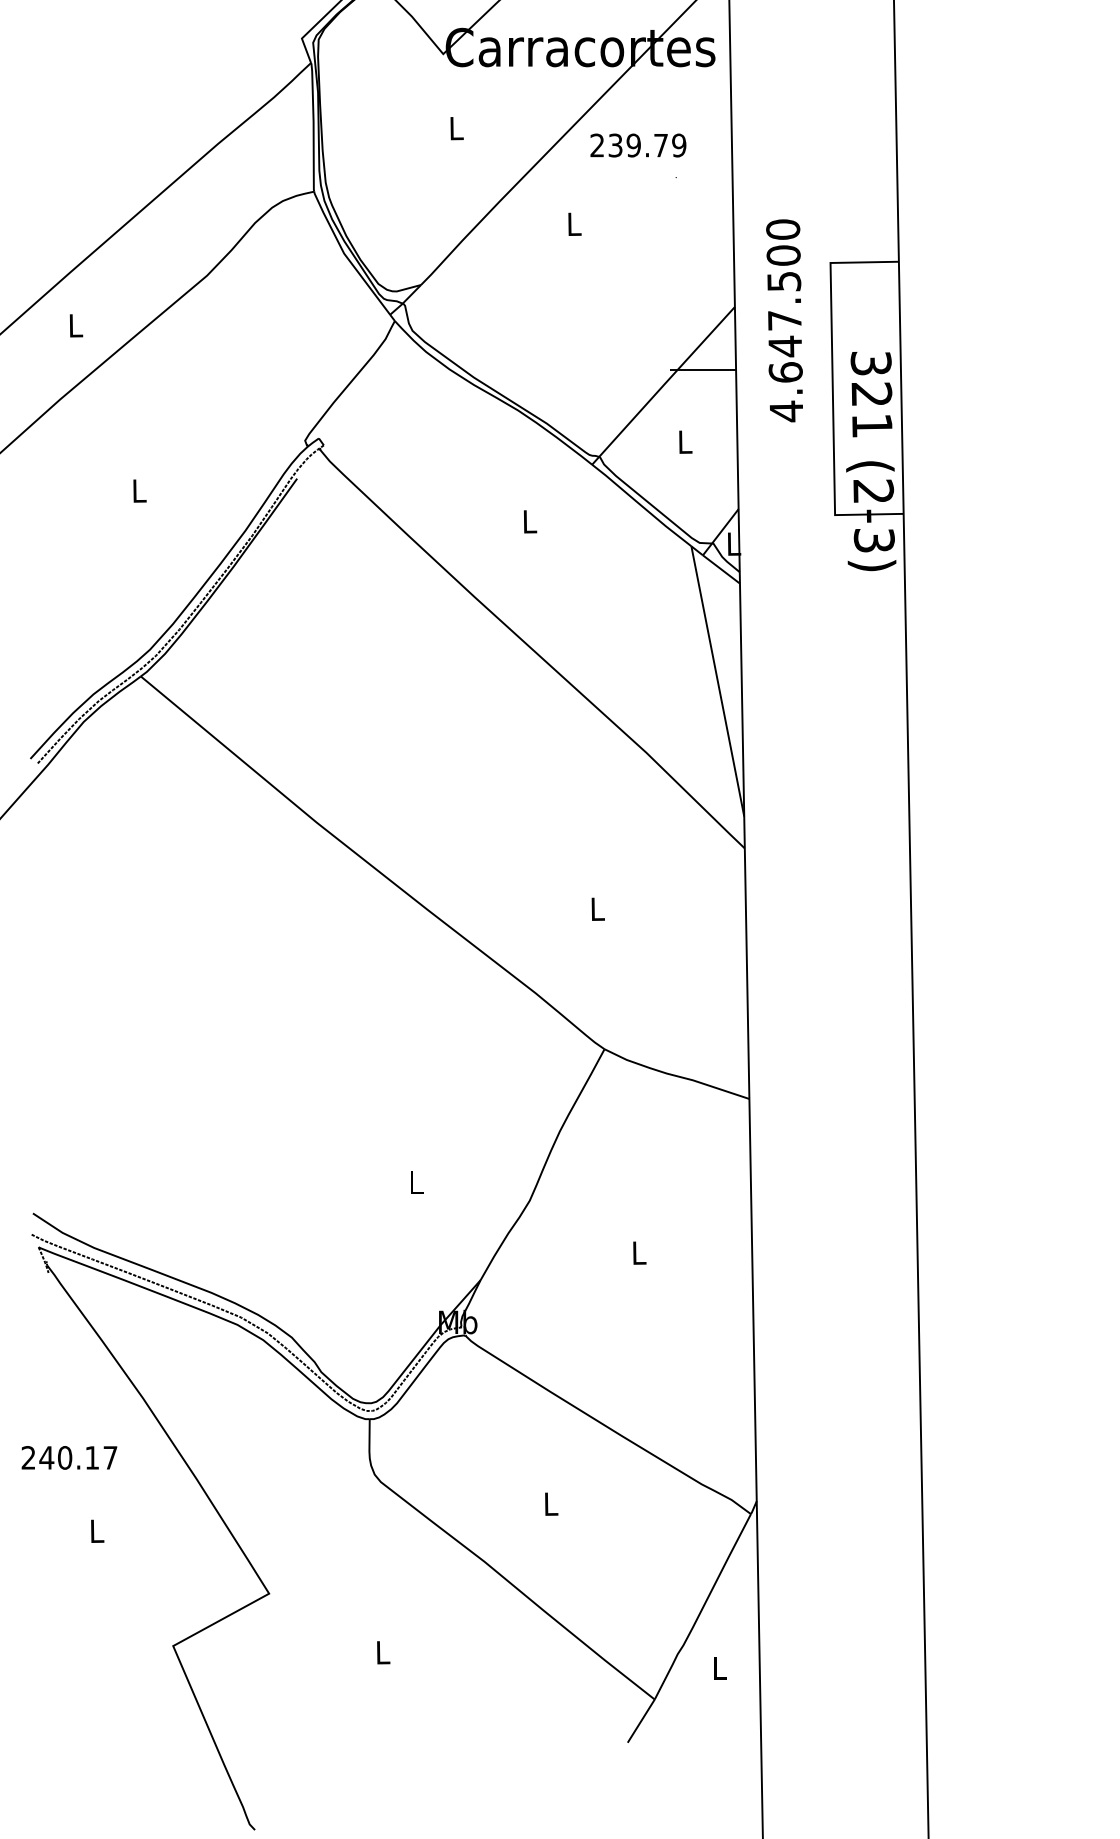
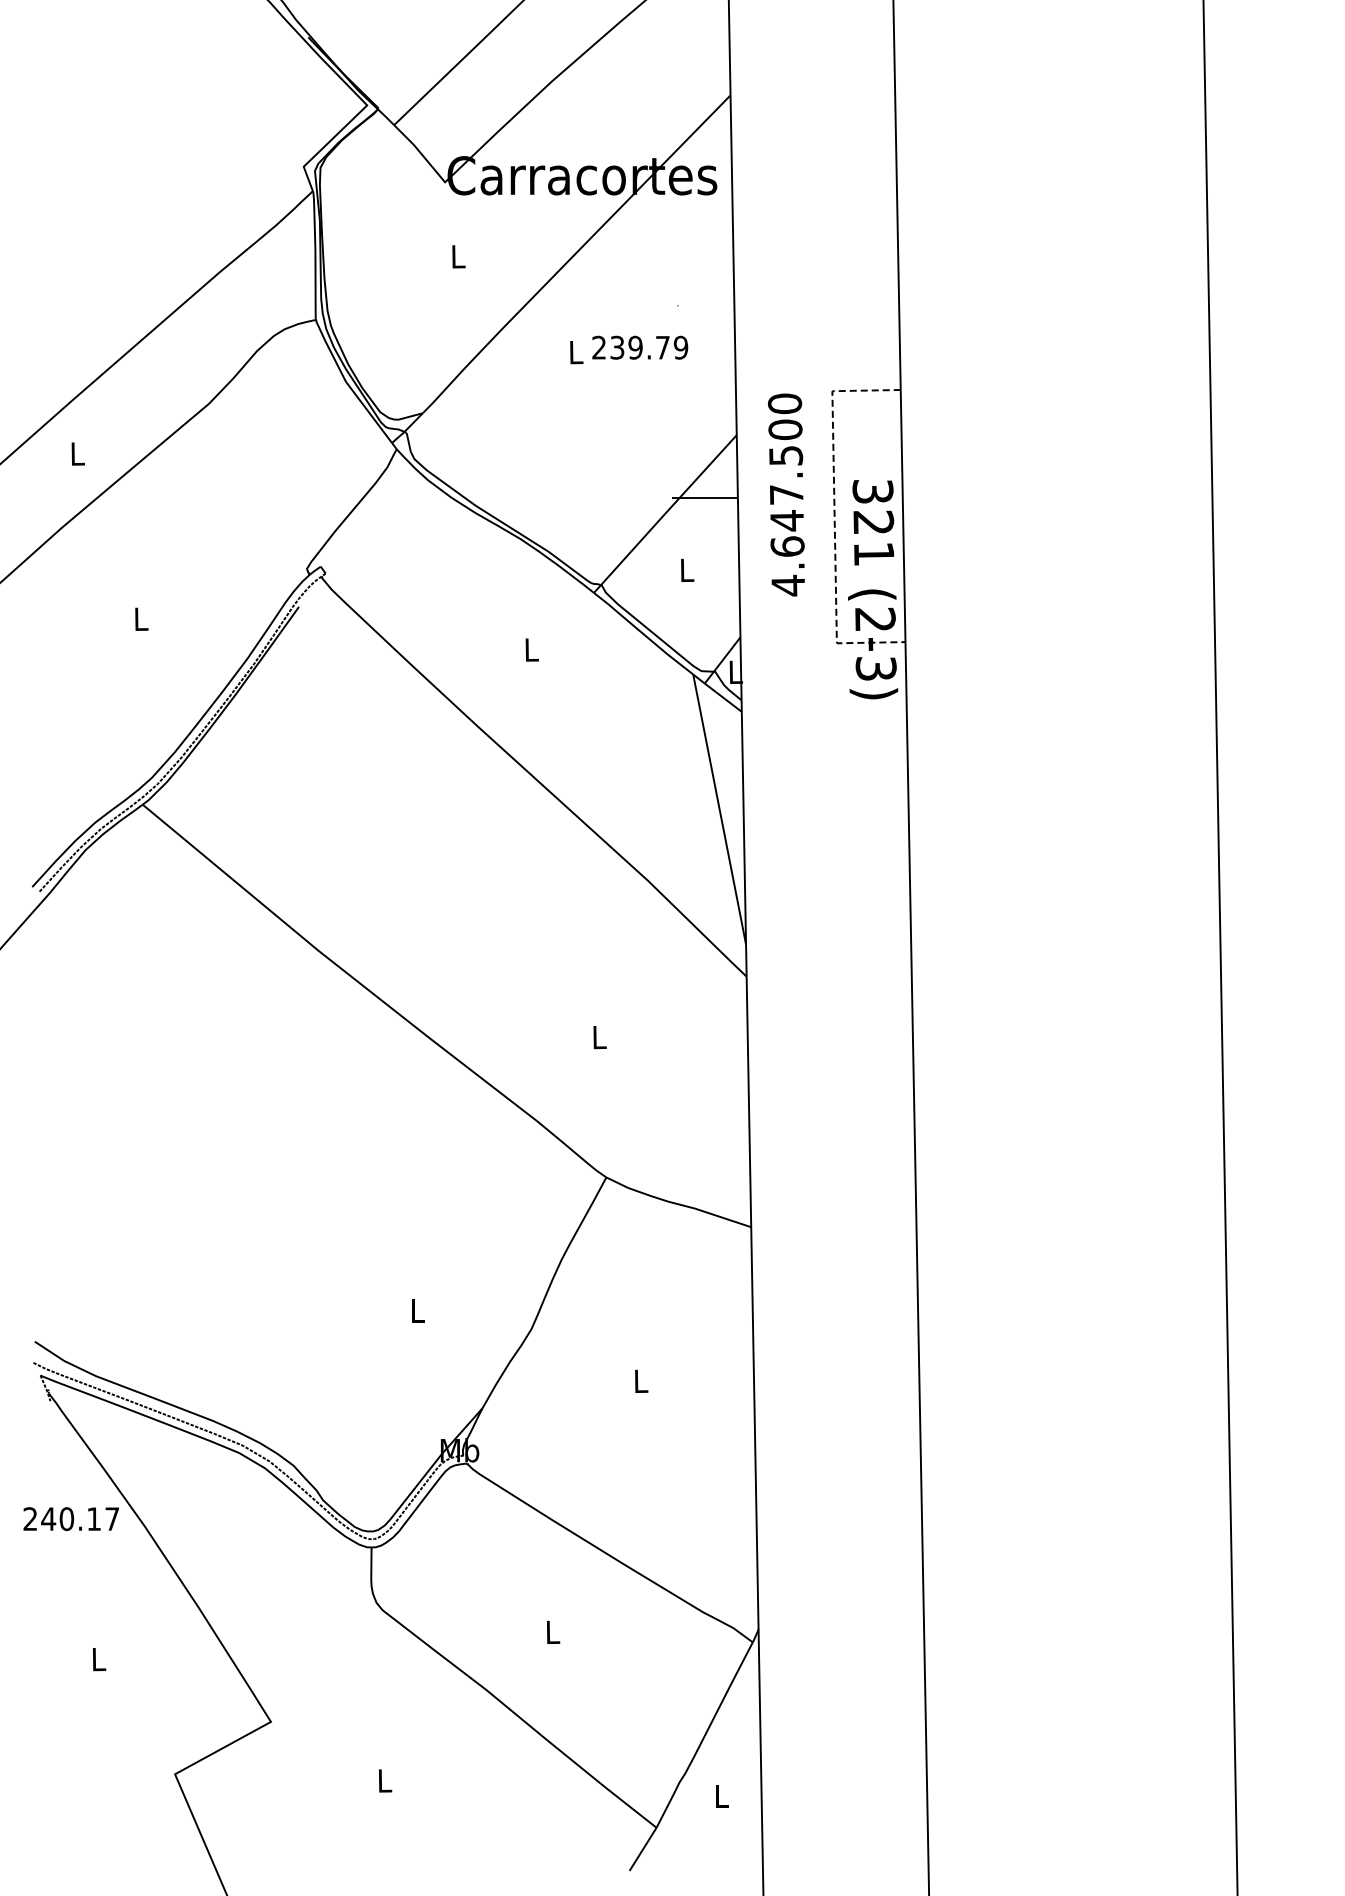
text: (638, 145) -> (640, 347), moved
text: (784, 320) -> (786, 494), moved
line: (832, 389) -> (834, 517), solid -> dashed
text: (68, 1457) -> (70, 1518), moved

